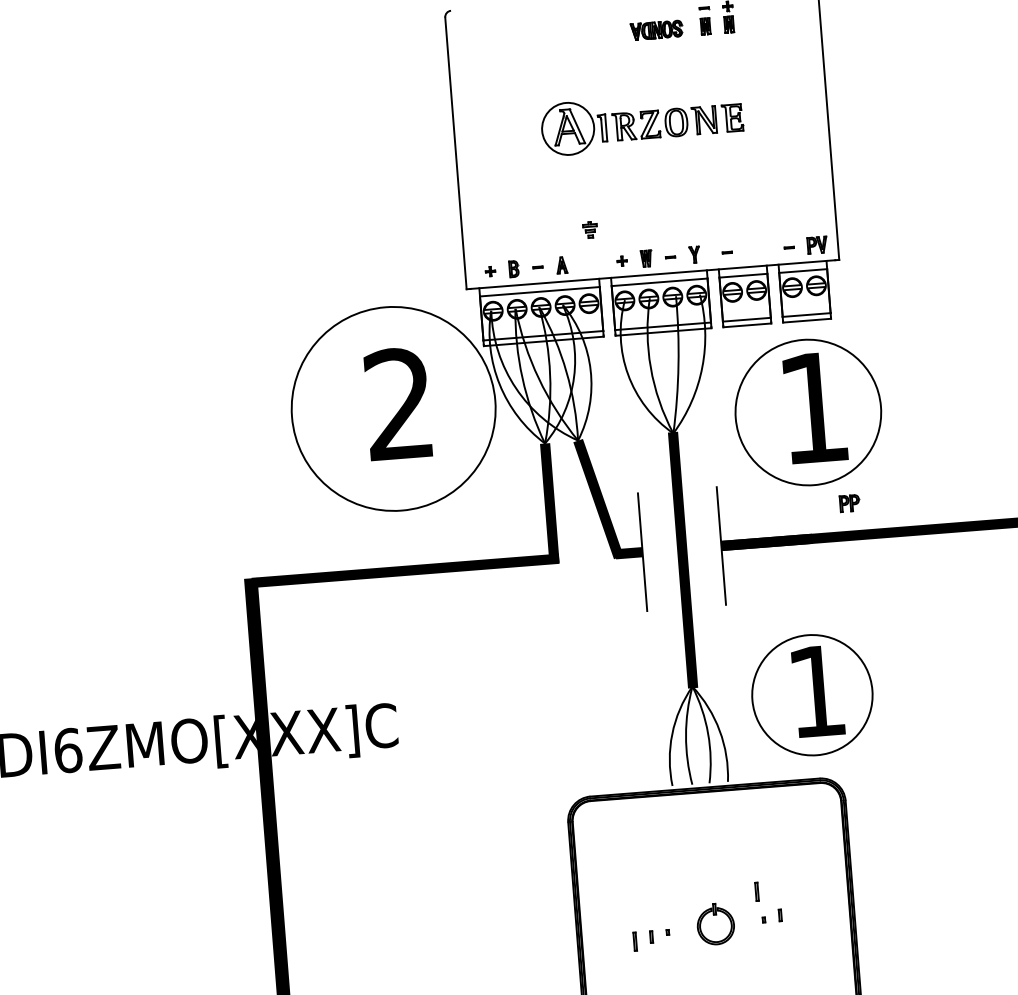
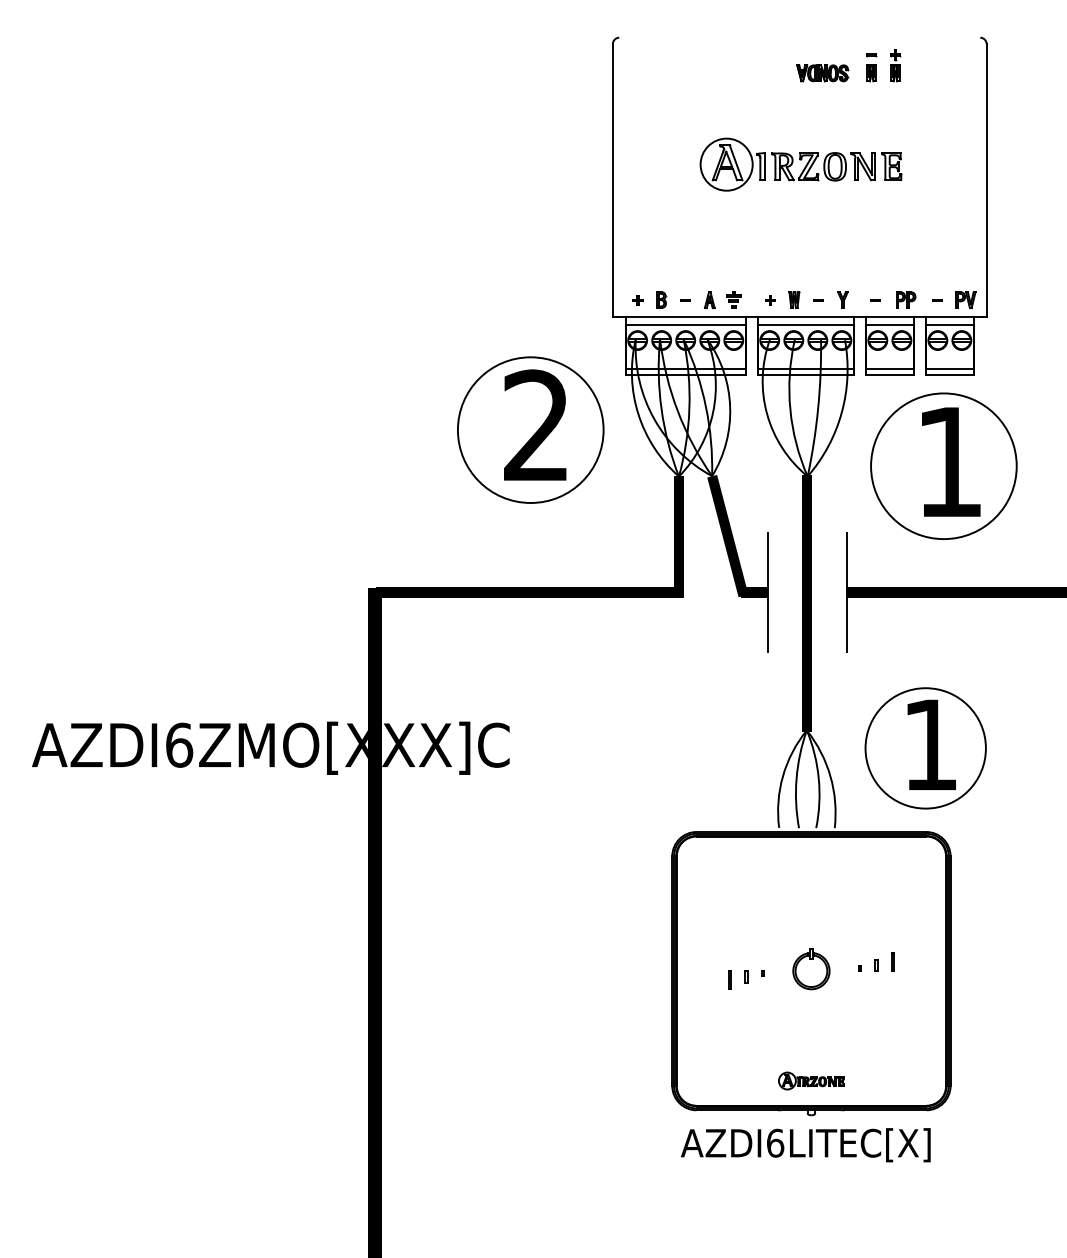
part: (589, 229) -> (733, 299), moved
circle: (393, 408) -> (530, 429), size x0.71
part: (850, 502) -> (906, 299), moved
line: (756, 891) -> (892, 961), moved

